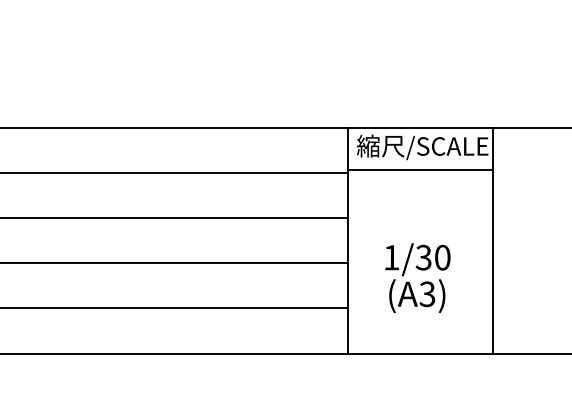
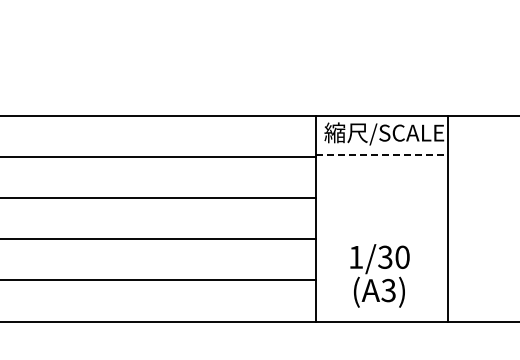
line: (420, 169) -> (382, 154), solid -> dashed
text: (417, 277) -> (379, 275), moved

